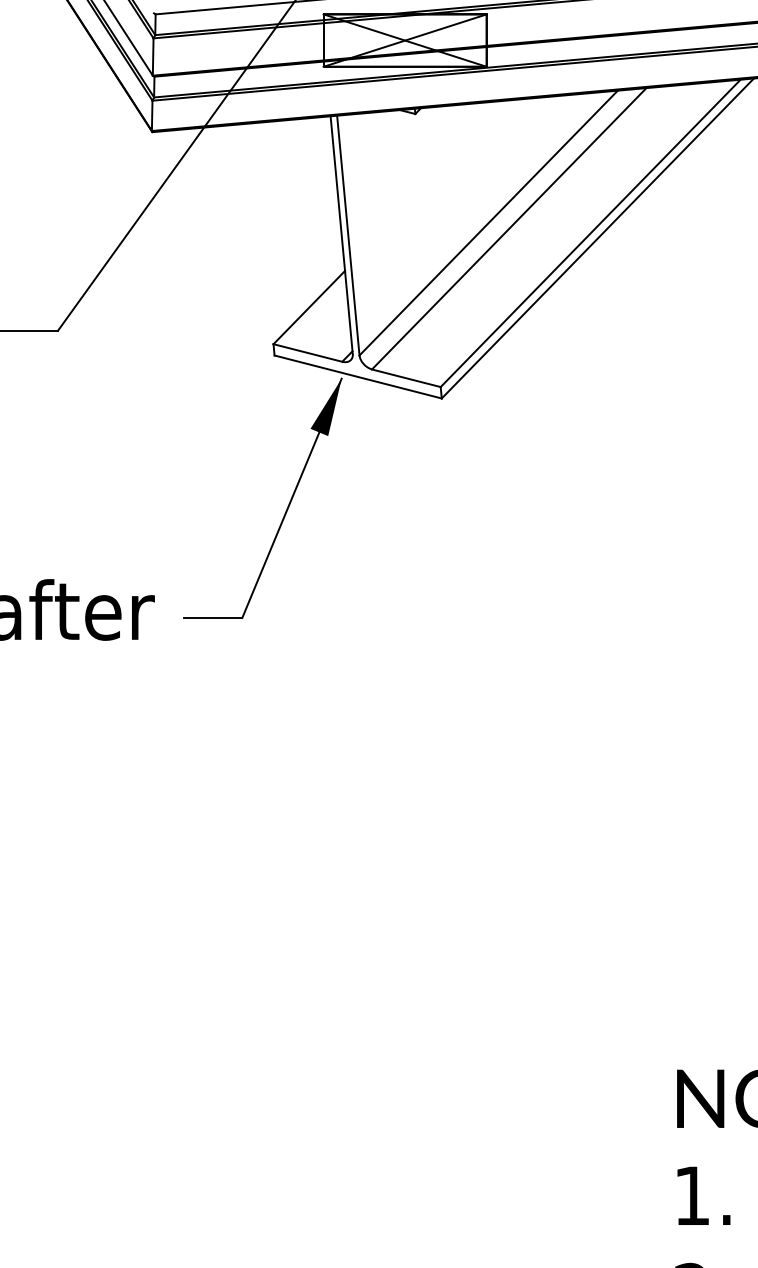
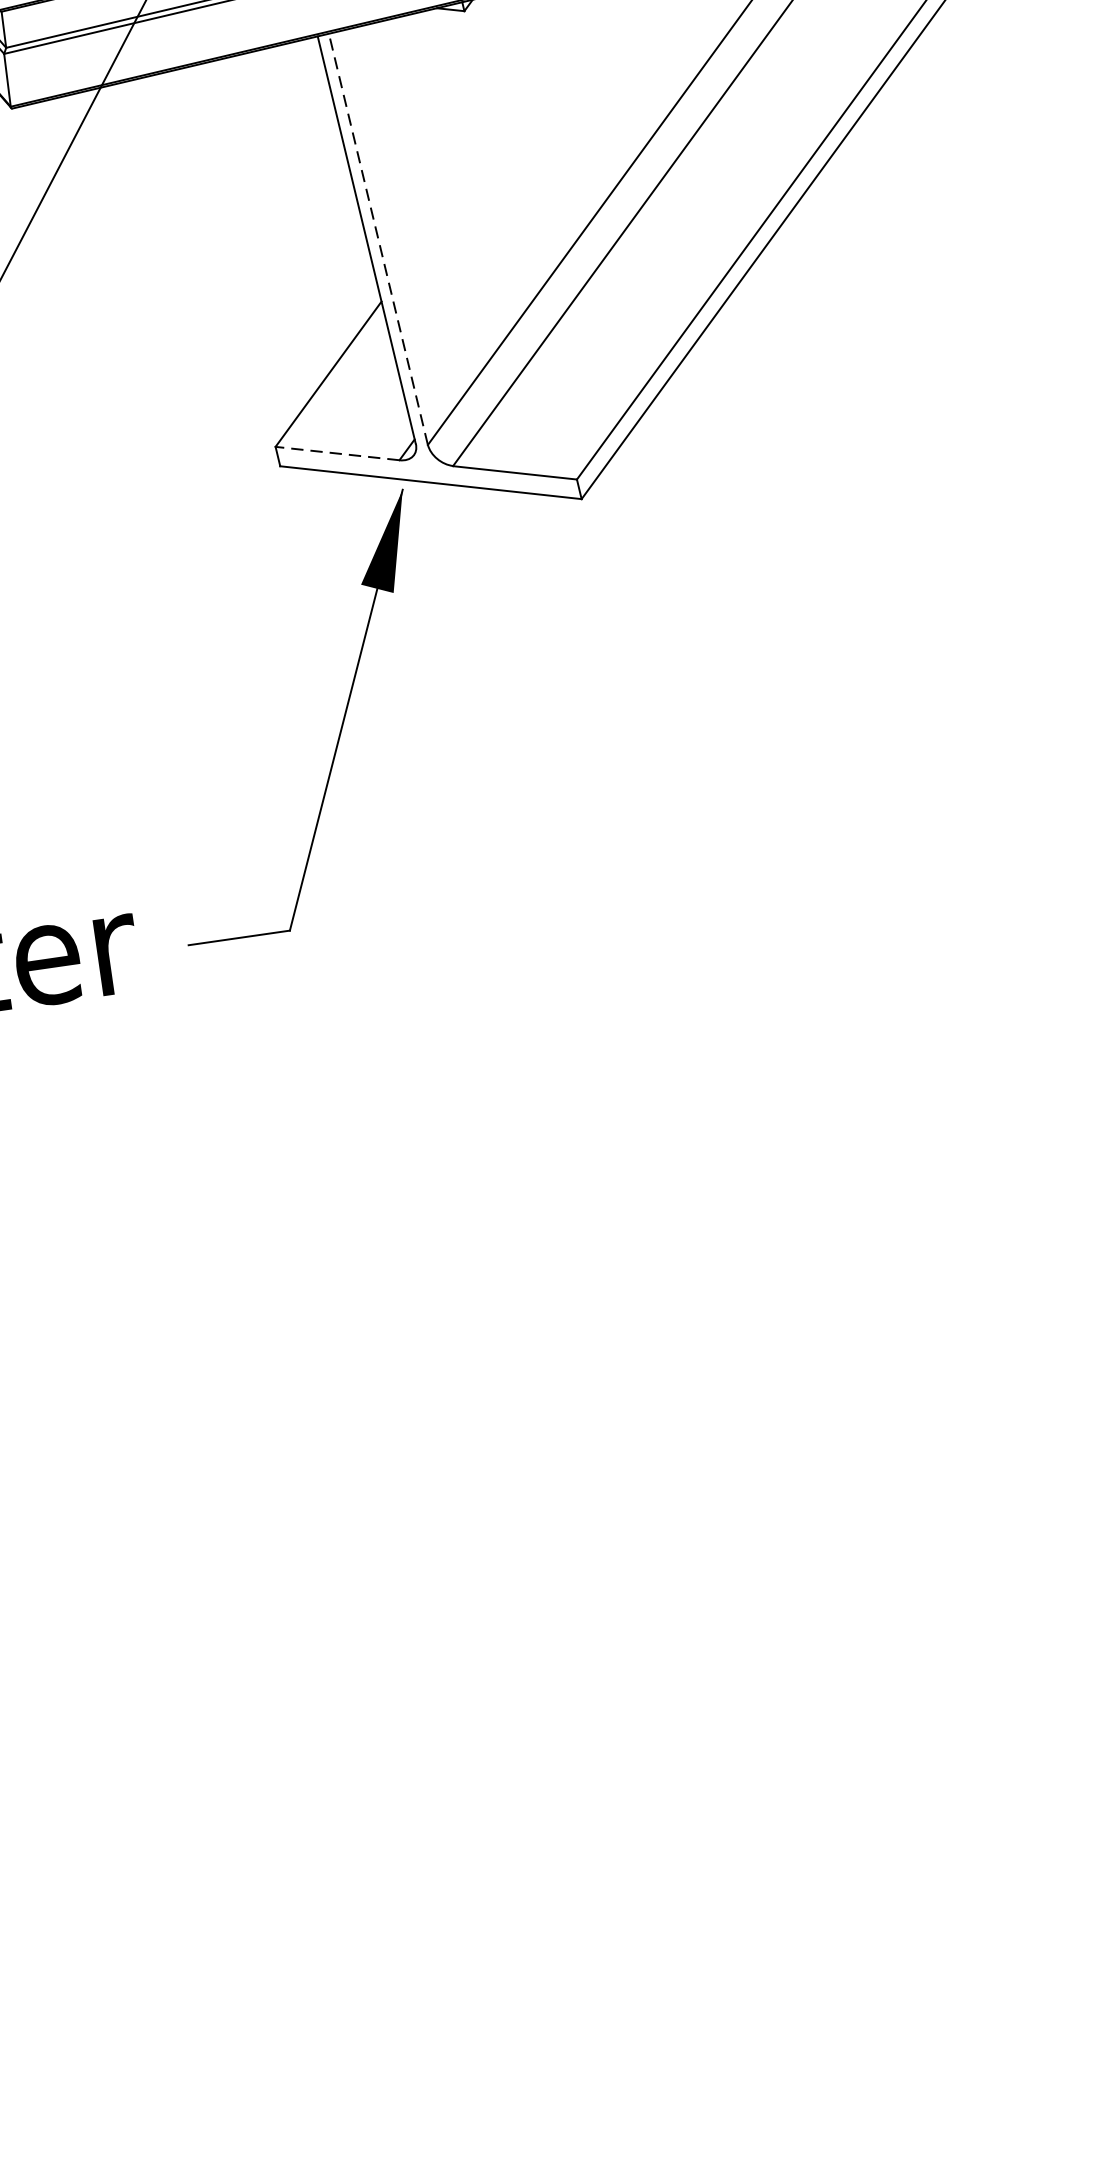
line: (348, 235) -> (378, 239), solid -> dashed
line: (307, 352) -> (336, 452), solid -> dashed

